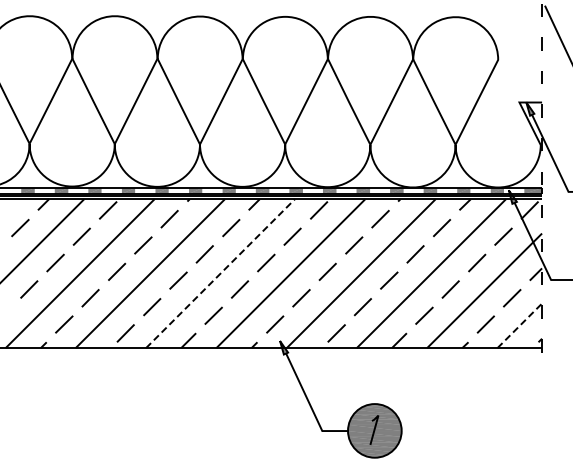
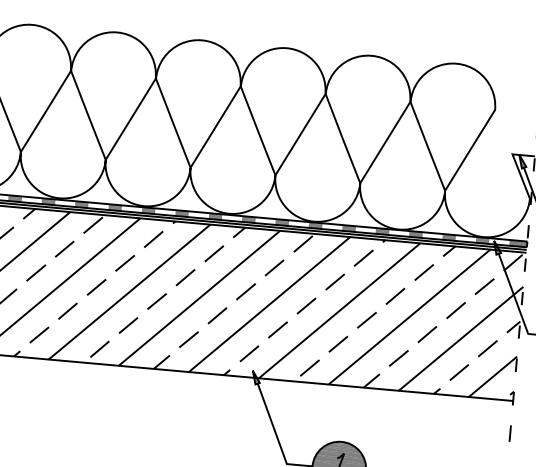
line: (220, 273) -> (199, 298), dashed -> solid
line: (520, 325) -> (493, 376), dashed -> solid
line: (541, 380) -> (509, 433), added

